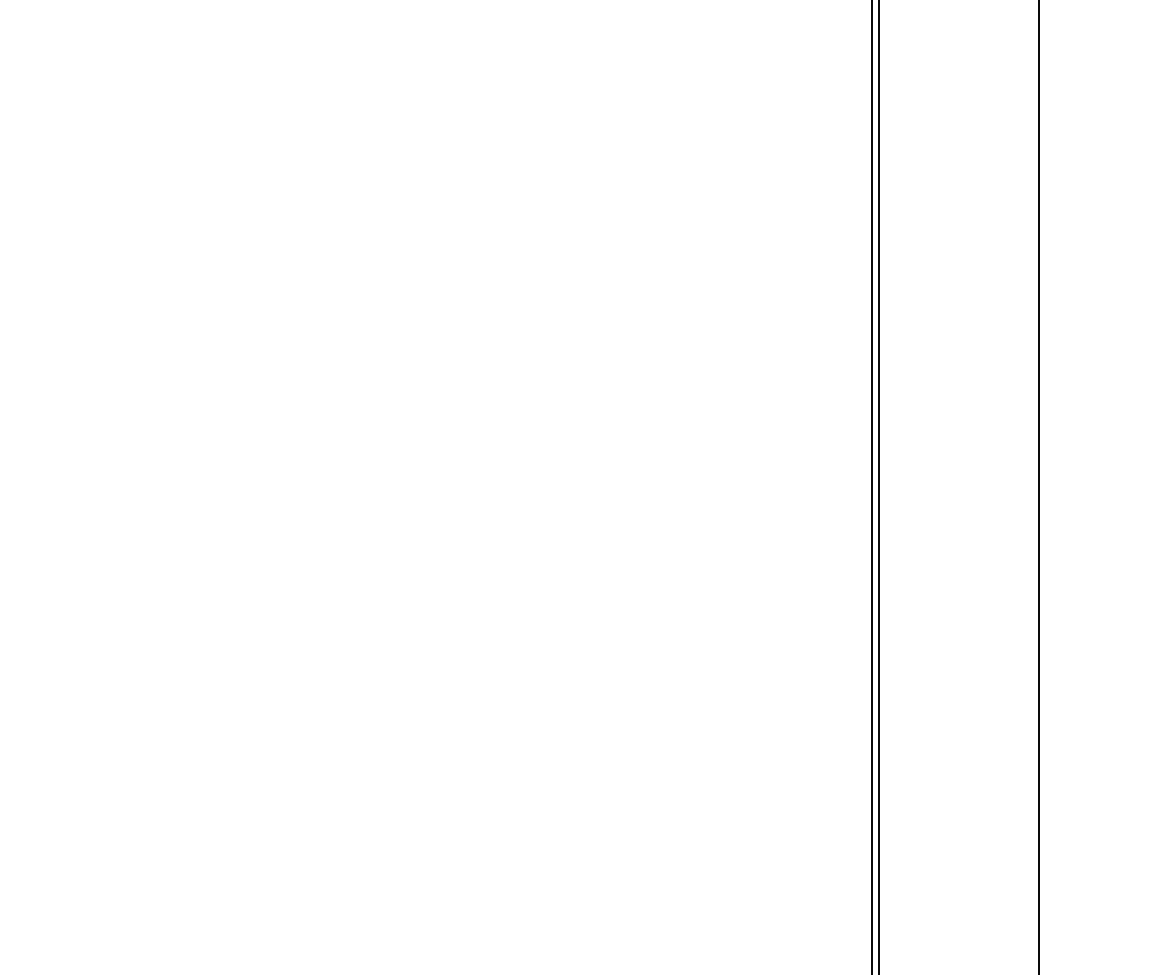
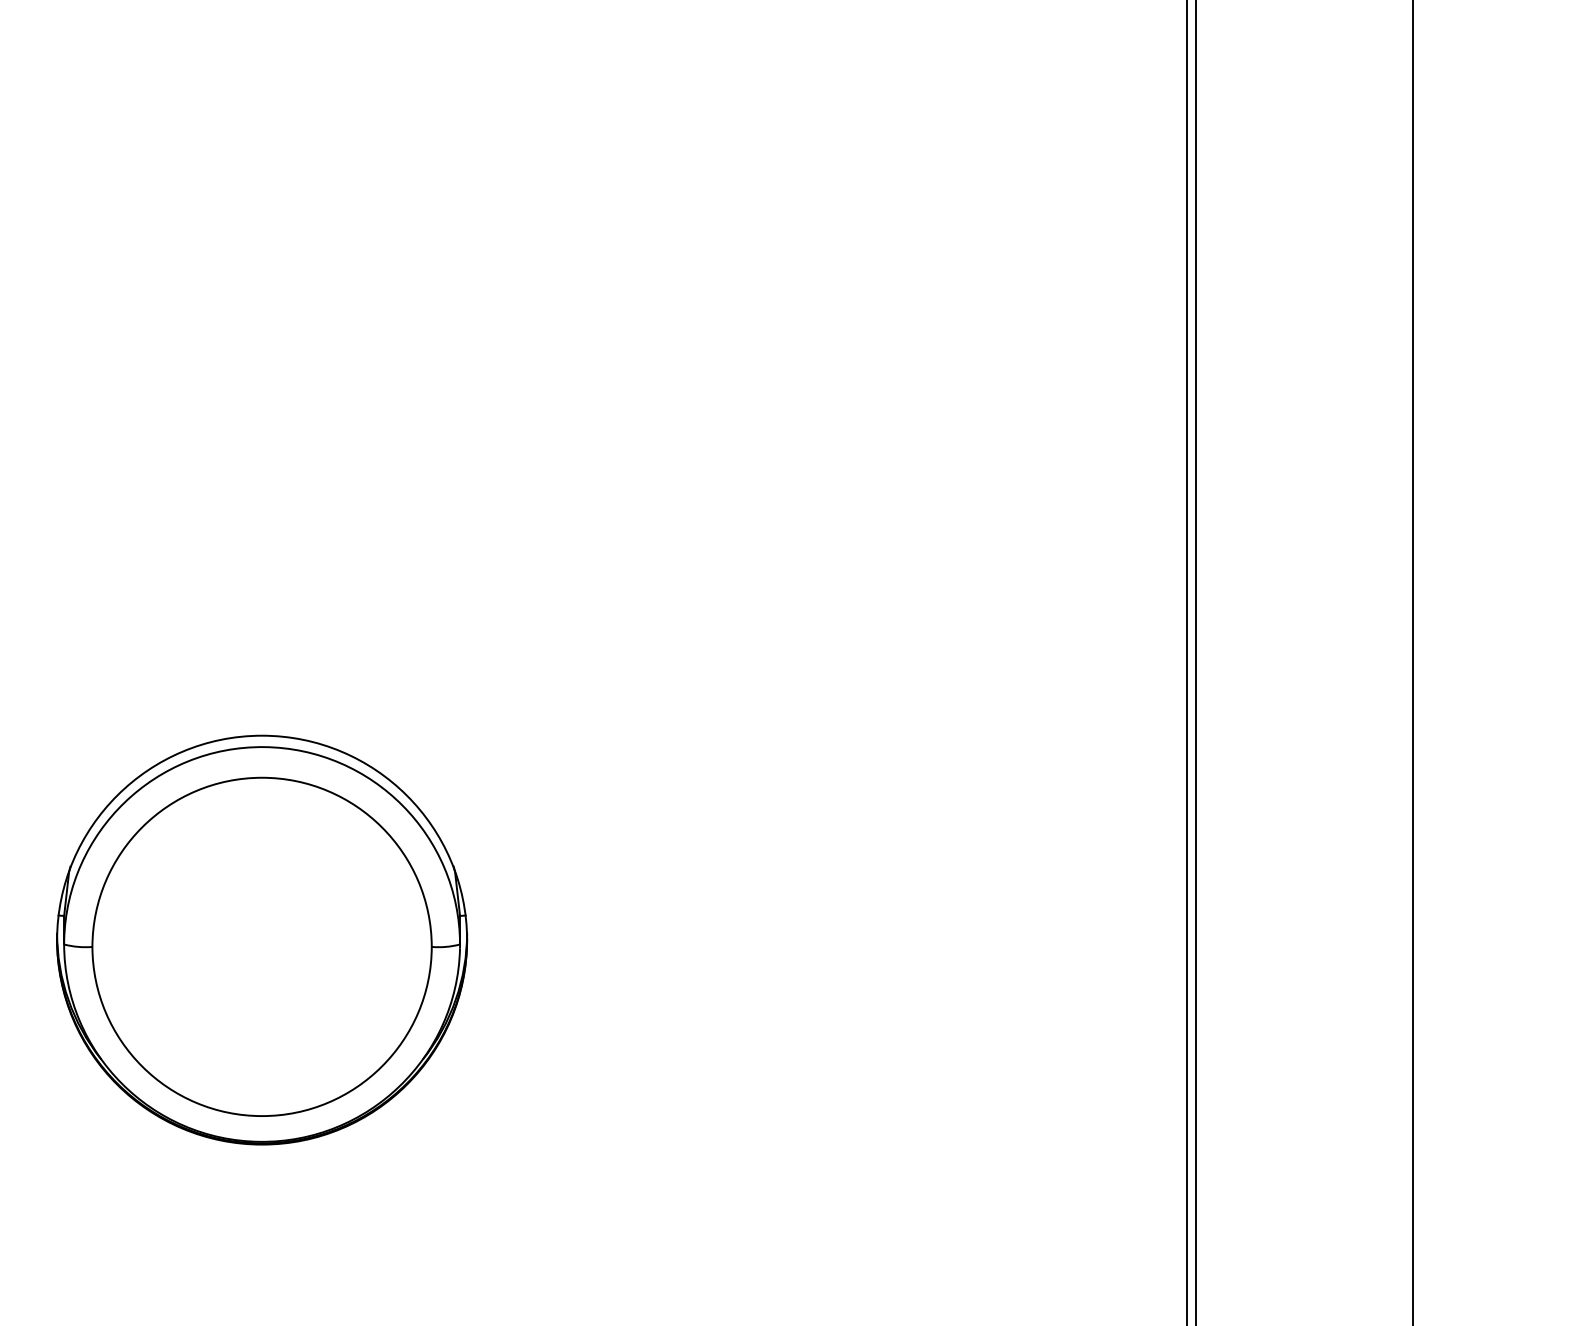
part: (193, 690) -> (262, 939), added

